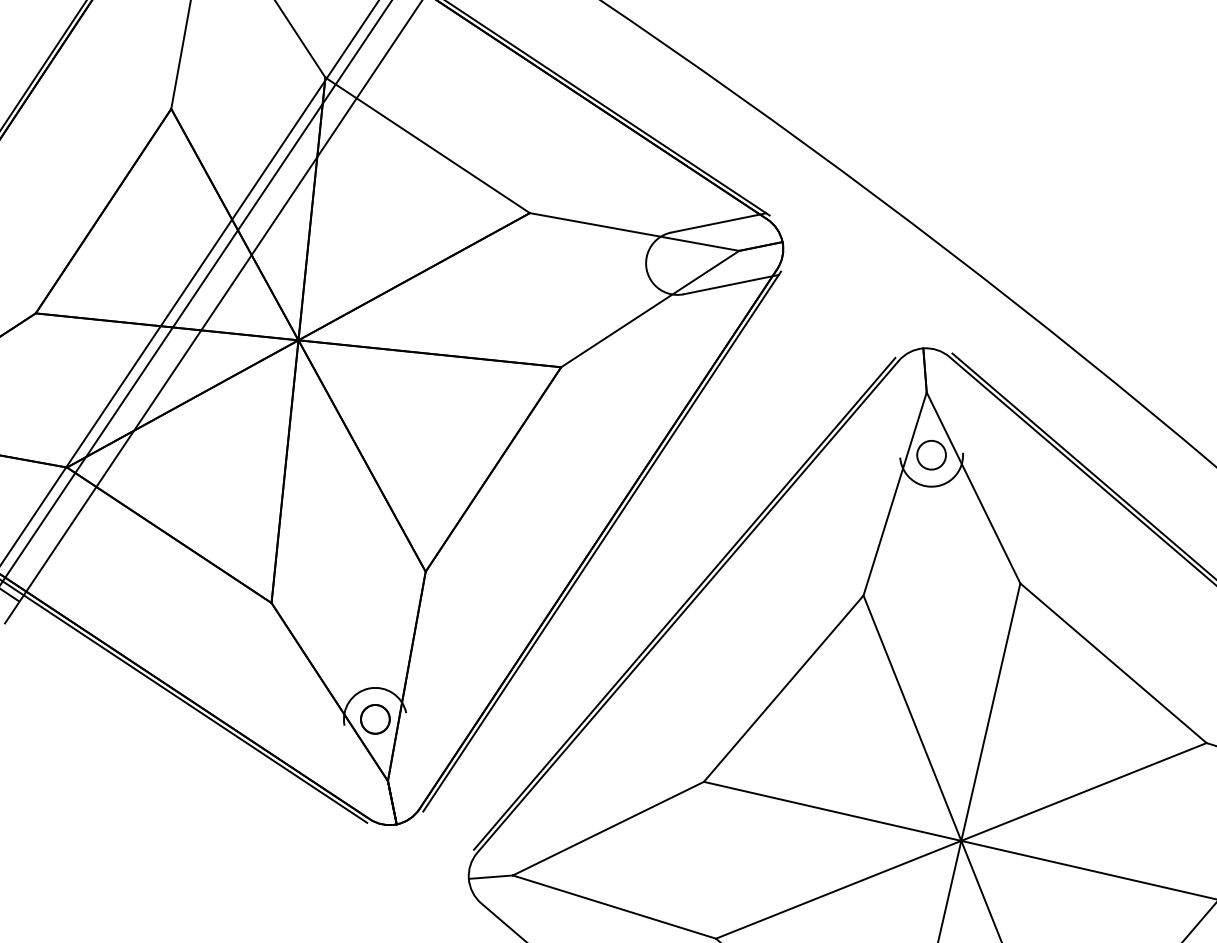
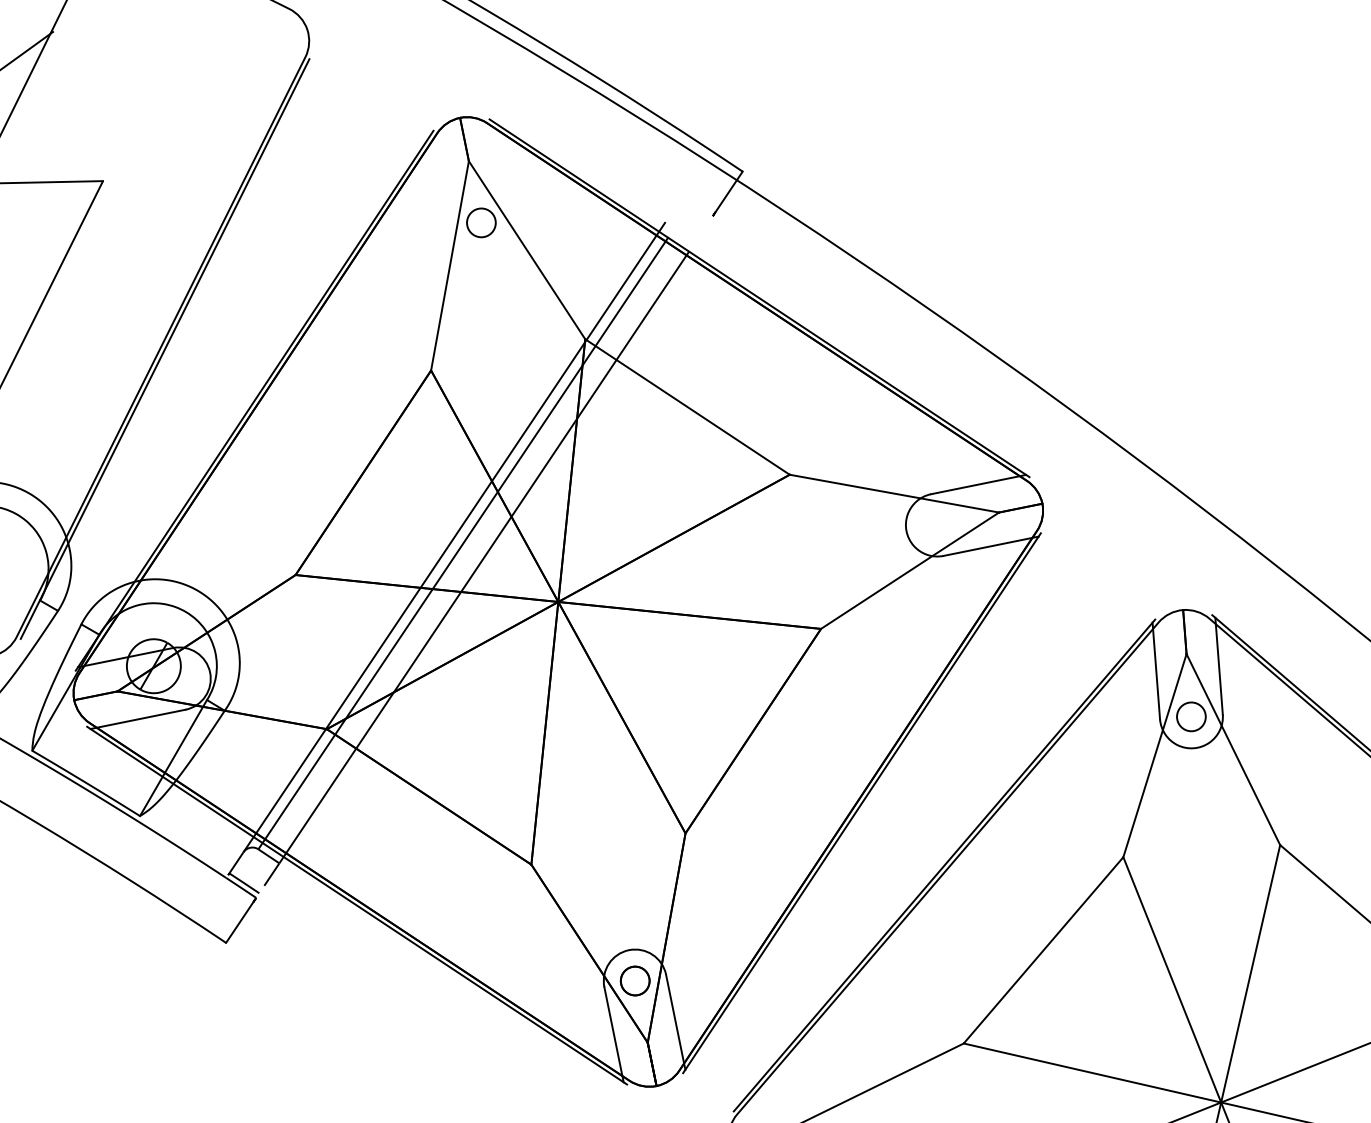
line: (958, 403) -> (1218, 665), added
line: (896, 408) -> (1156, 670), added
line: (415, 759) -> (675, 1021), added
line: (353, 772) -> (613, 1034), added

